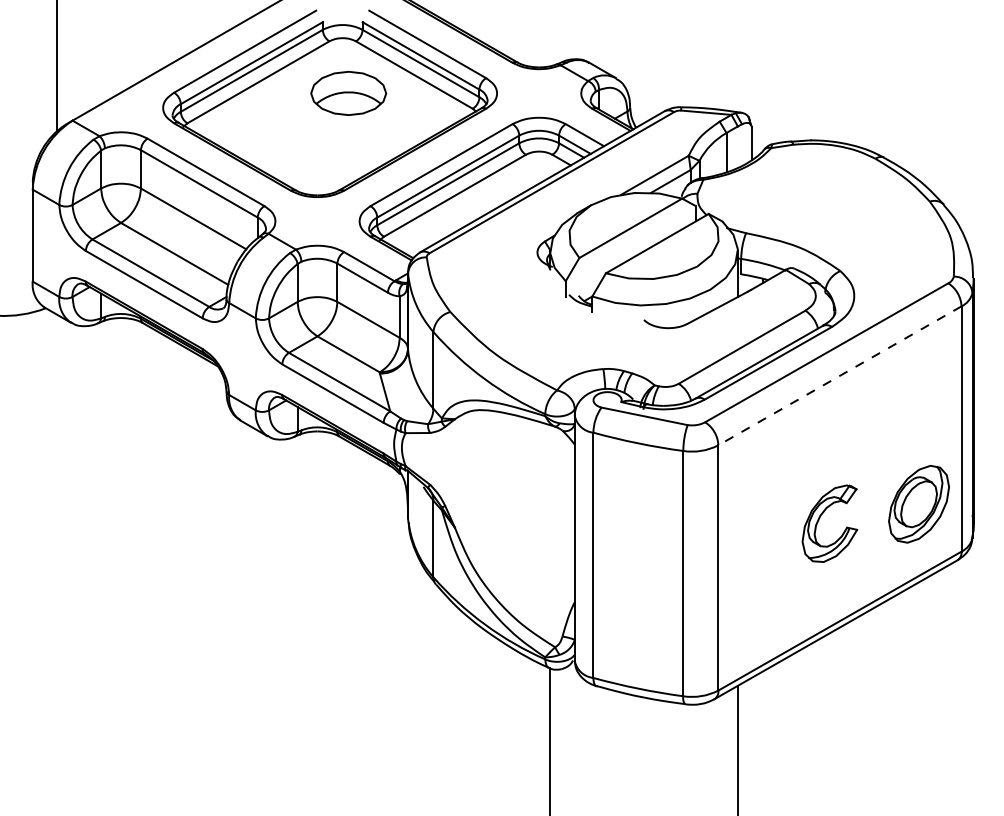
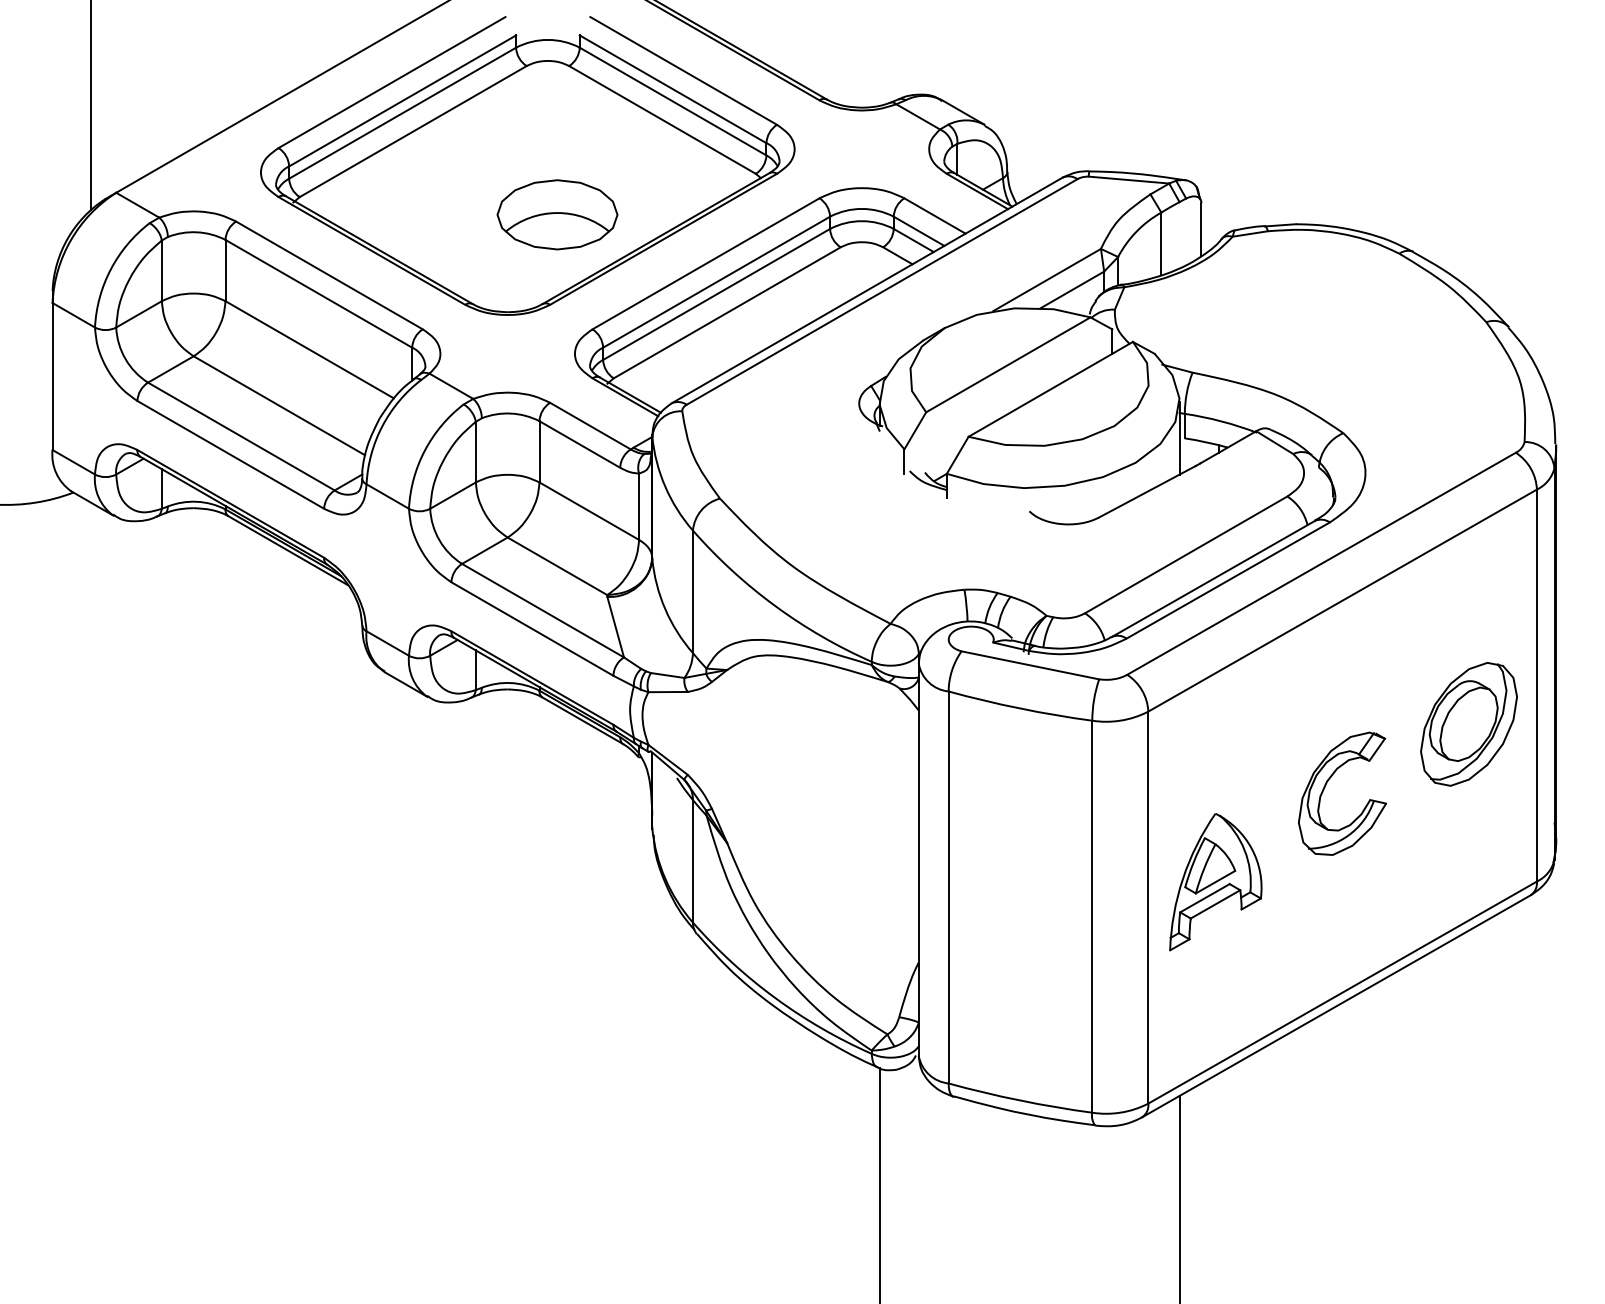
part: (348, 92) -> (557, 213), moved
line: (839, 376) -> (1341, 601), dashed -> solid
part: (918, 503) -> (1468, 723), moved
part: (820, 518) -> (1327, 785), moved
part: (760, 551) -> (1215, 881), added

